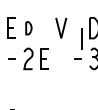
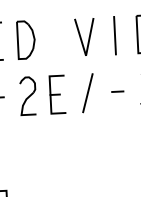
part: (28, 28) -> (25, 40), size x1.67
line: (81, 38) -> (114, 34), moved
line: (61, 58) -> (88, 92), added

